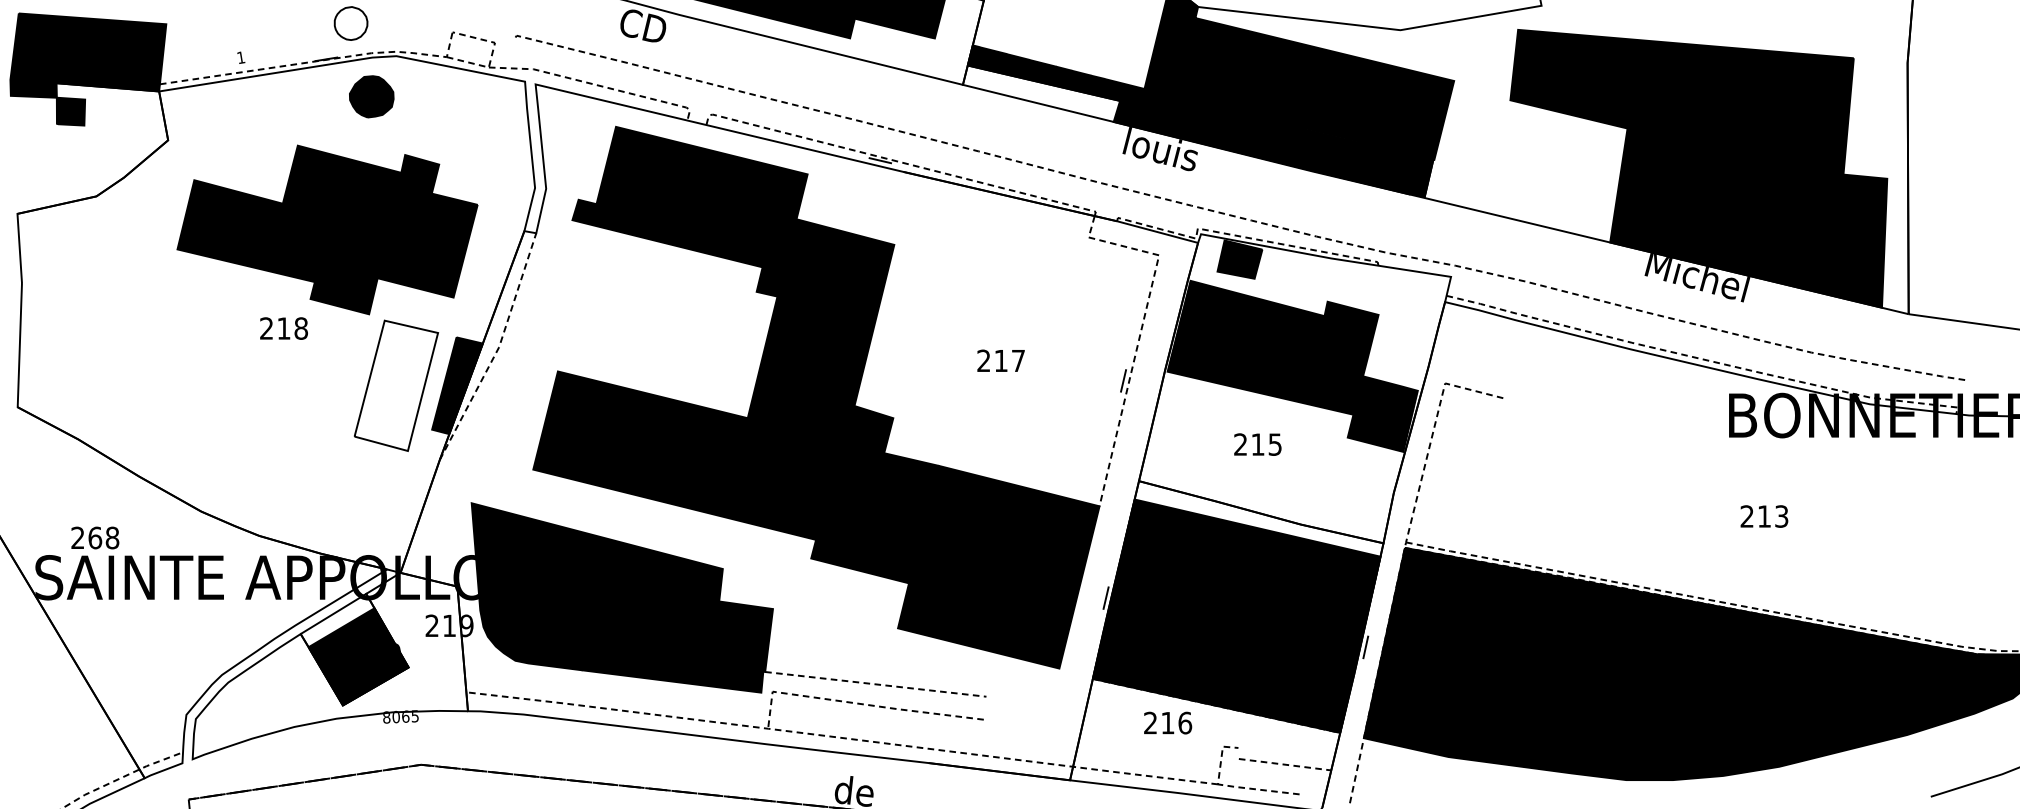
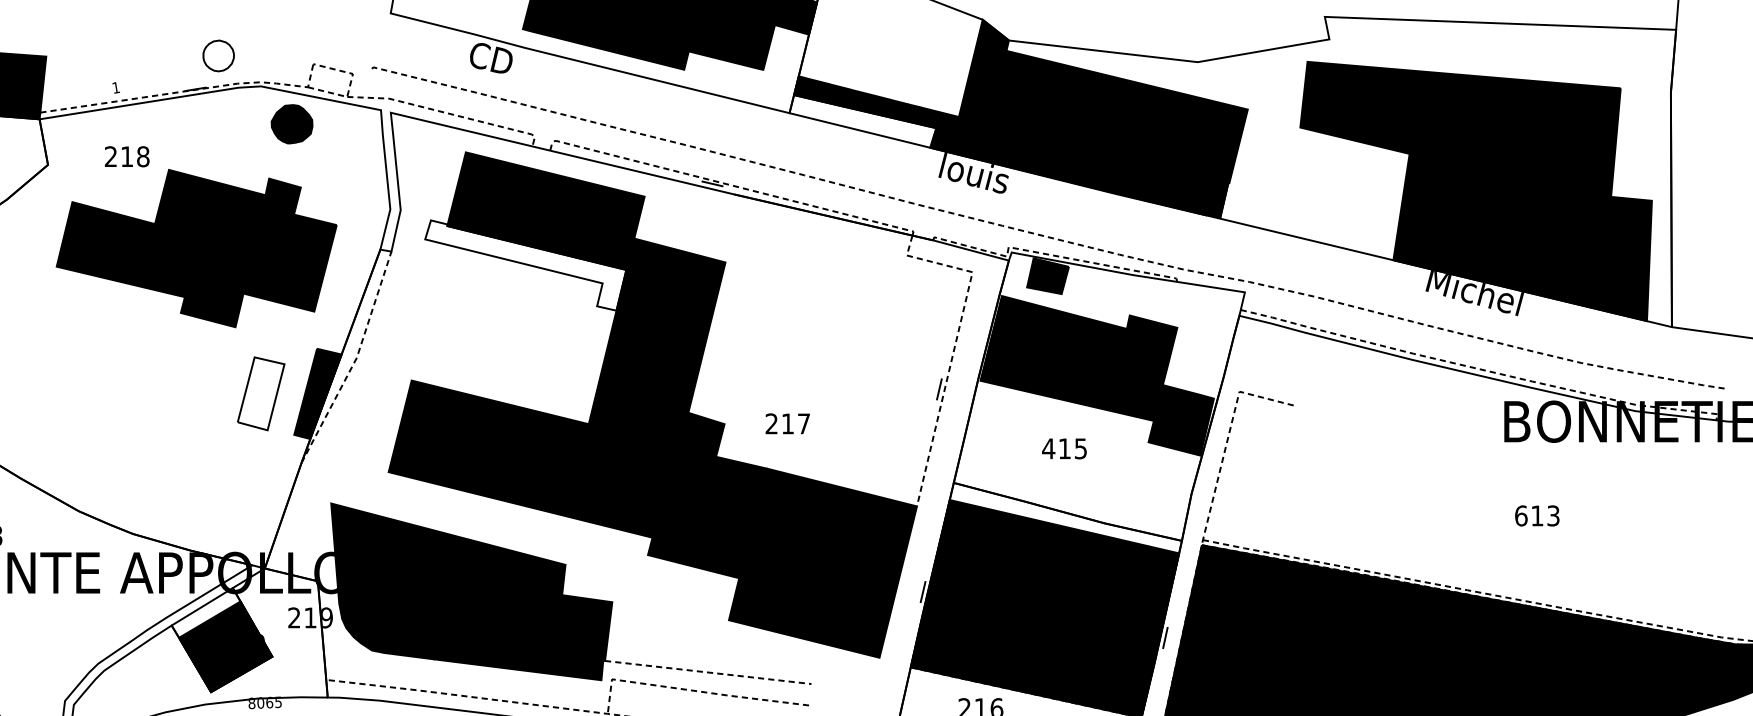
part: (371, 96) -> (291, 124), moved
fill: (680, 247) -> (526, 264), removed
text: (283, 328) -> (126, 156), moved
text: (1000, 360) -> (787, 423), moved
part: (396, 385) -> (261, 393), size x0.6
text: (1240, 444) -> (1048, 448), 215 -> 415
text: (1747, 516) -> (1521, 515), 213 -> 613

